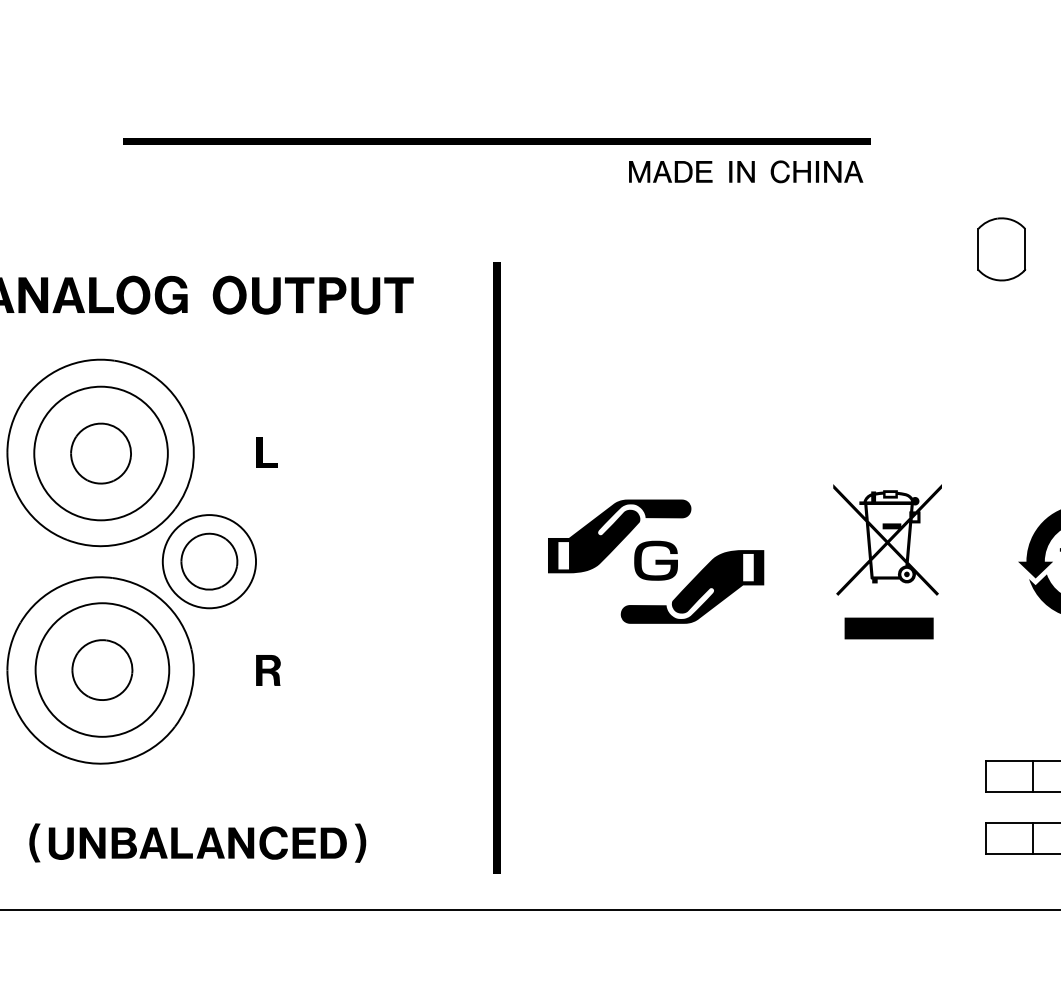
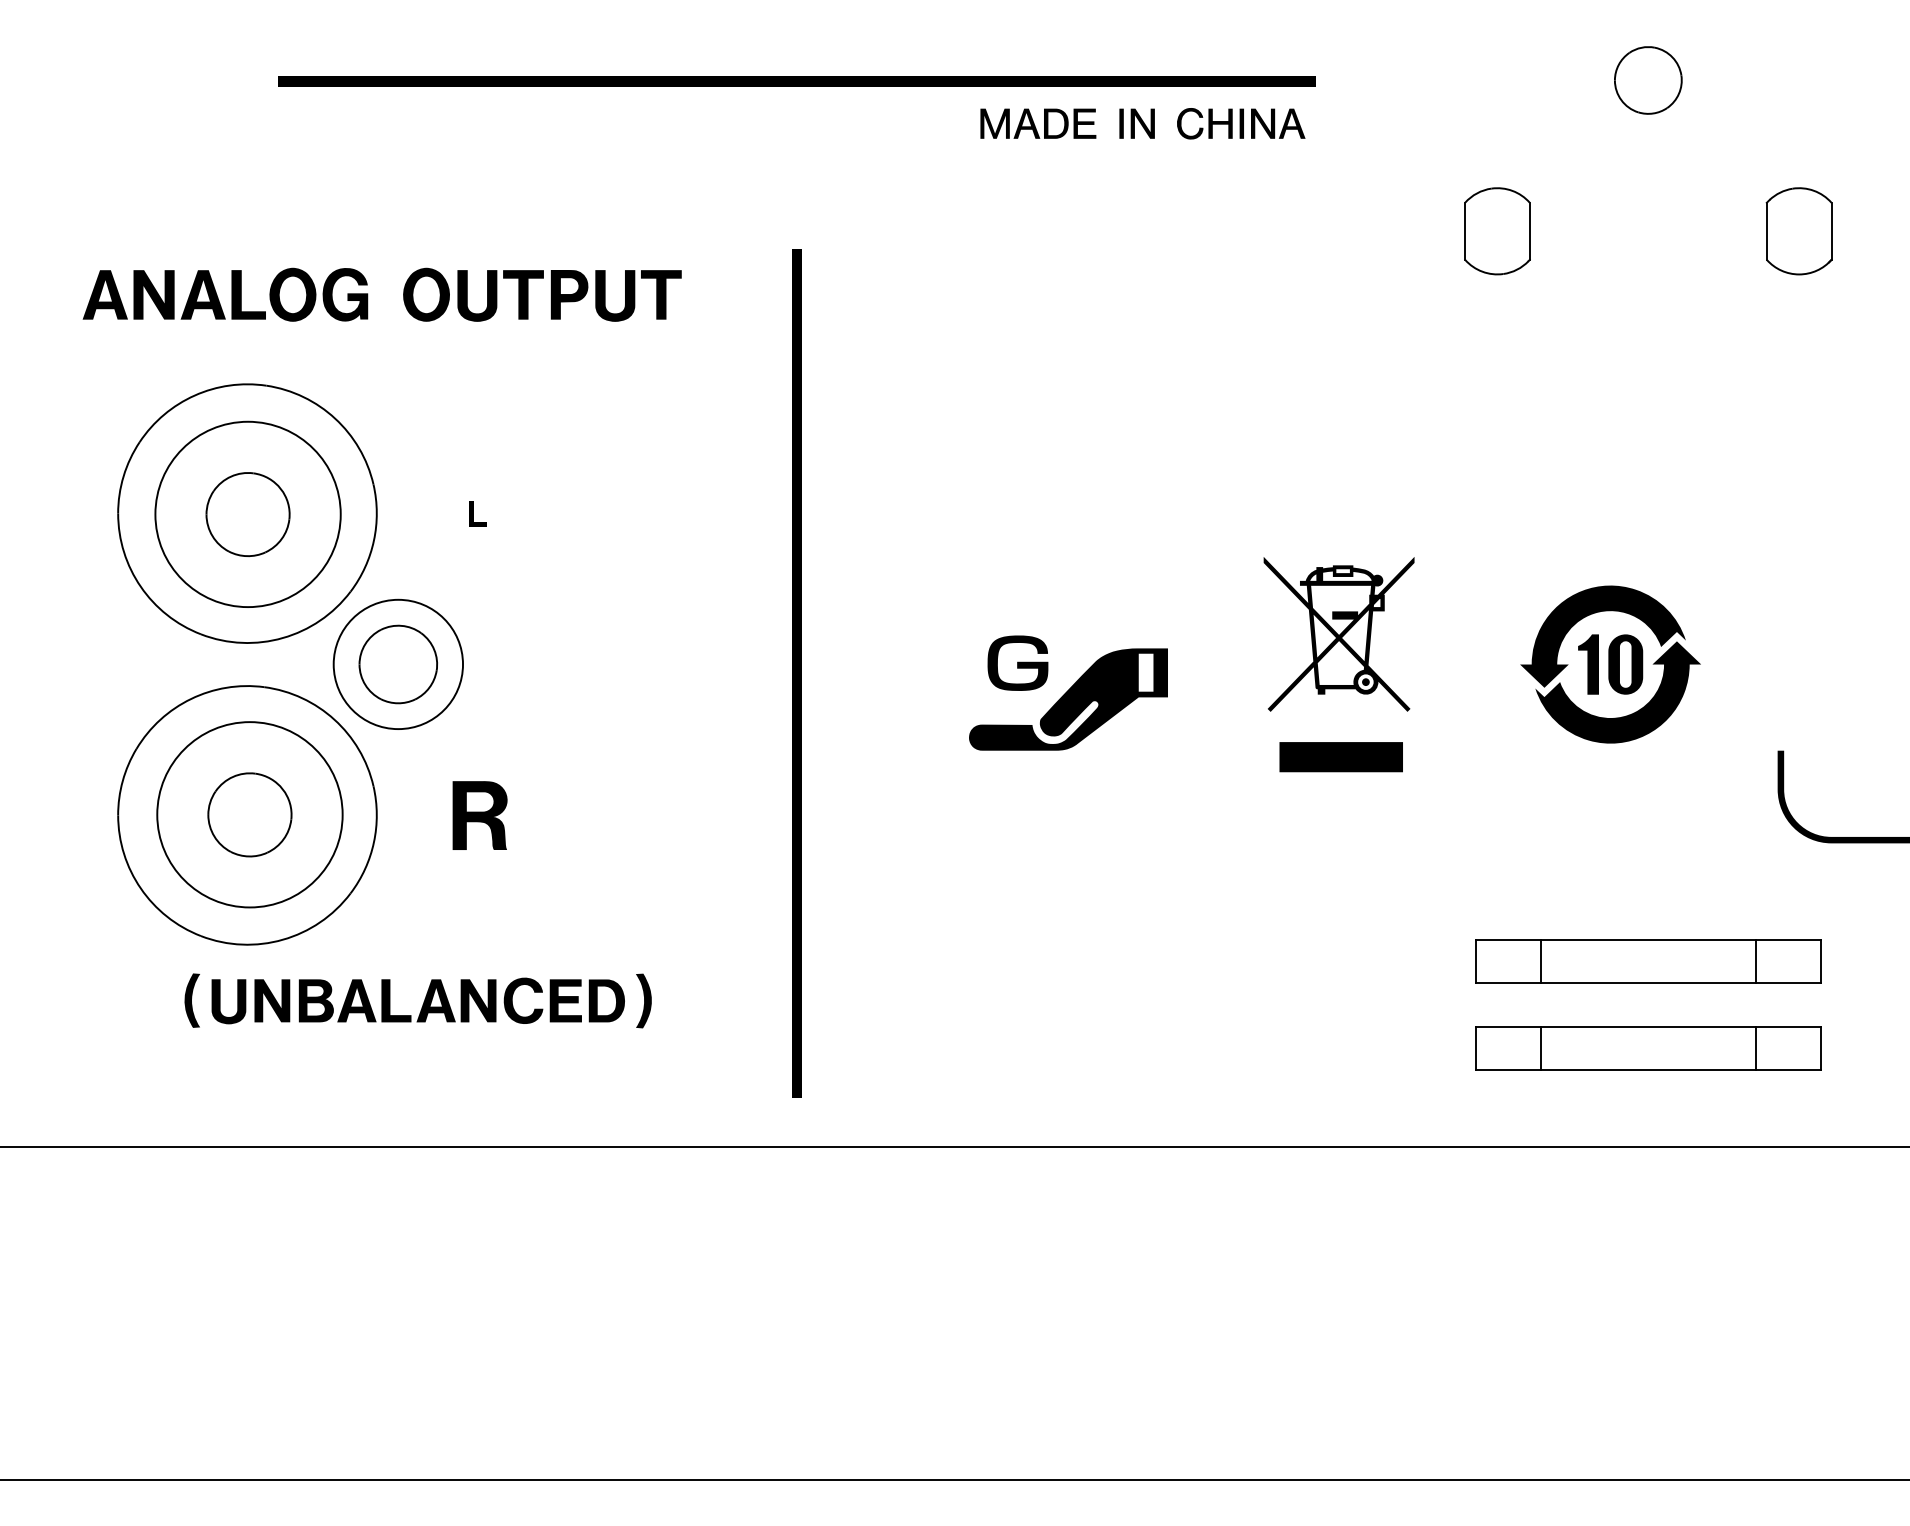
part: (266, 452) -> (477, 513), size x0.6
part: (619, 536) -> (967, 629), removed
part: (268, 669) -> (480, 814), size x1.6
part: (201, 843) -> (423, 1001), moved

